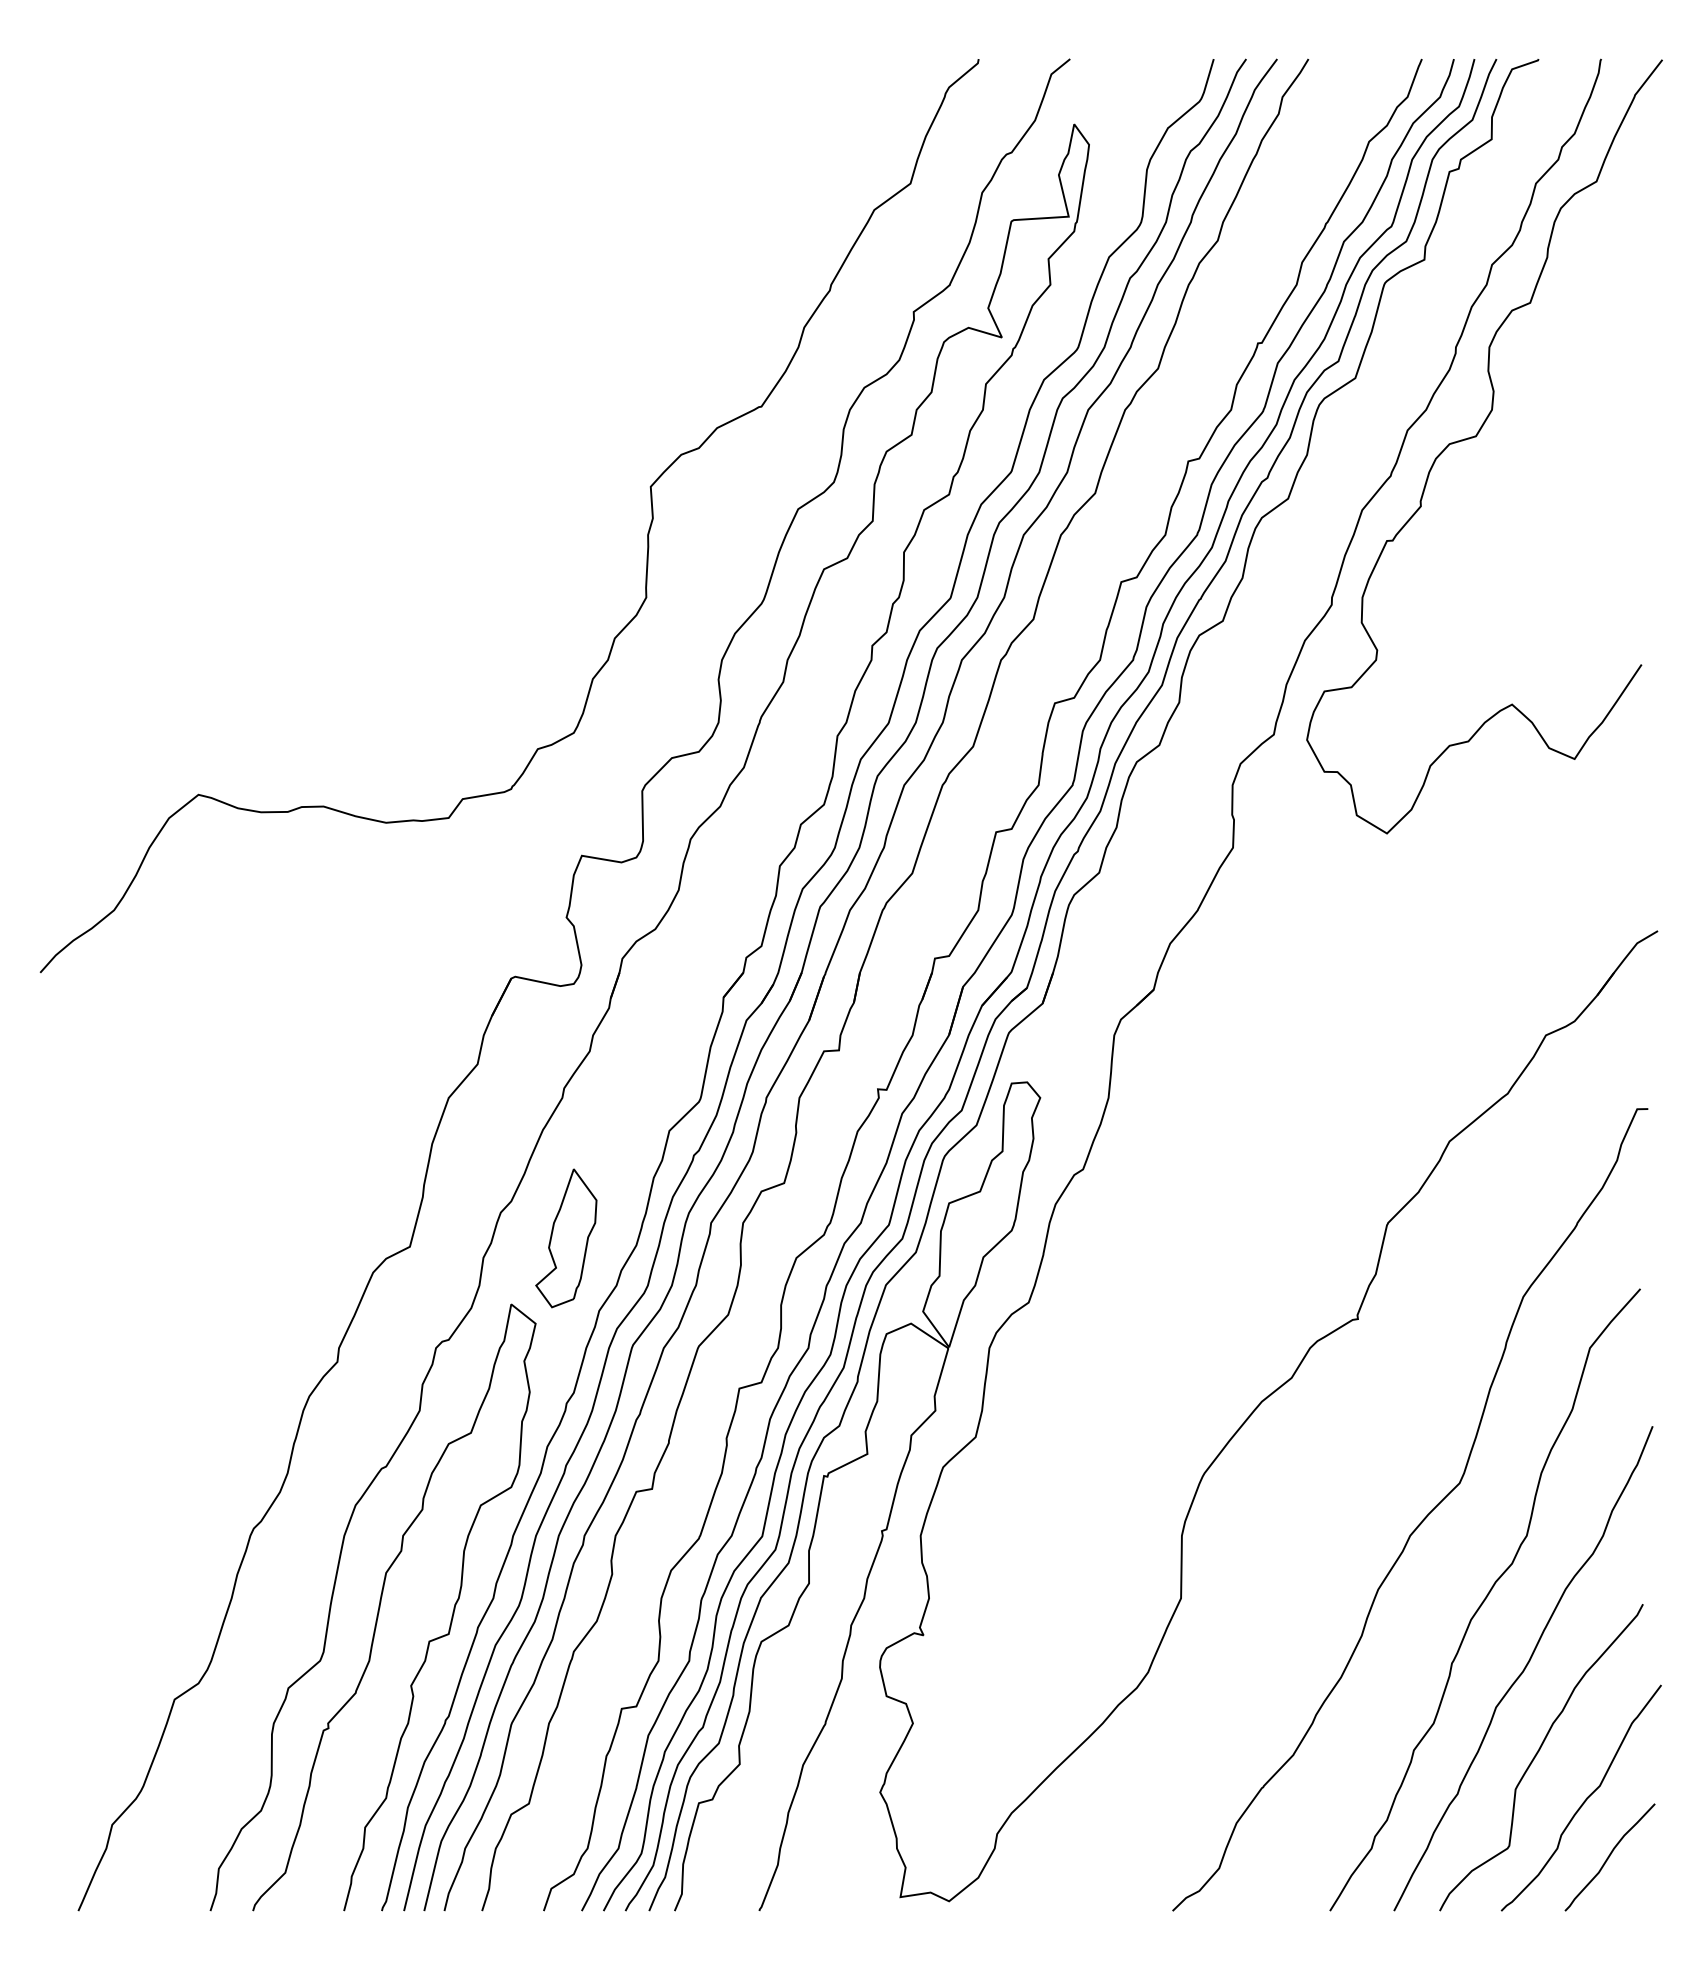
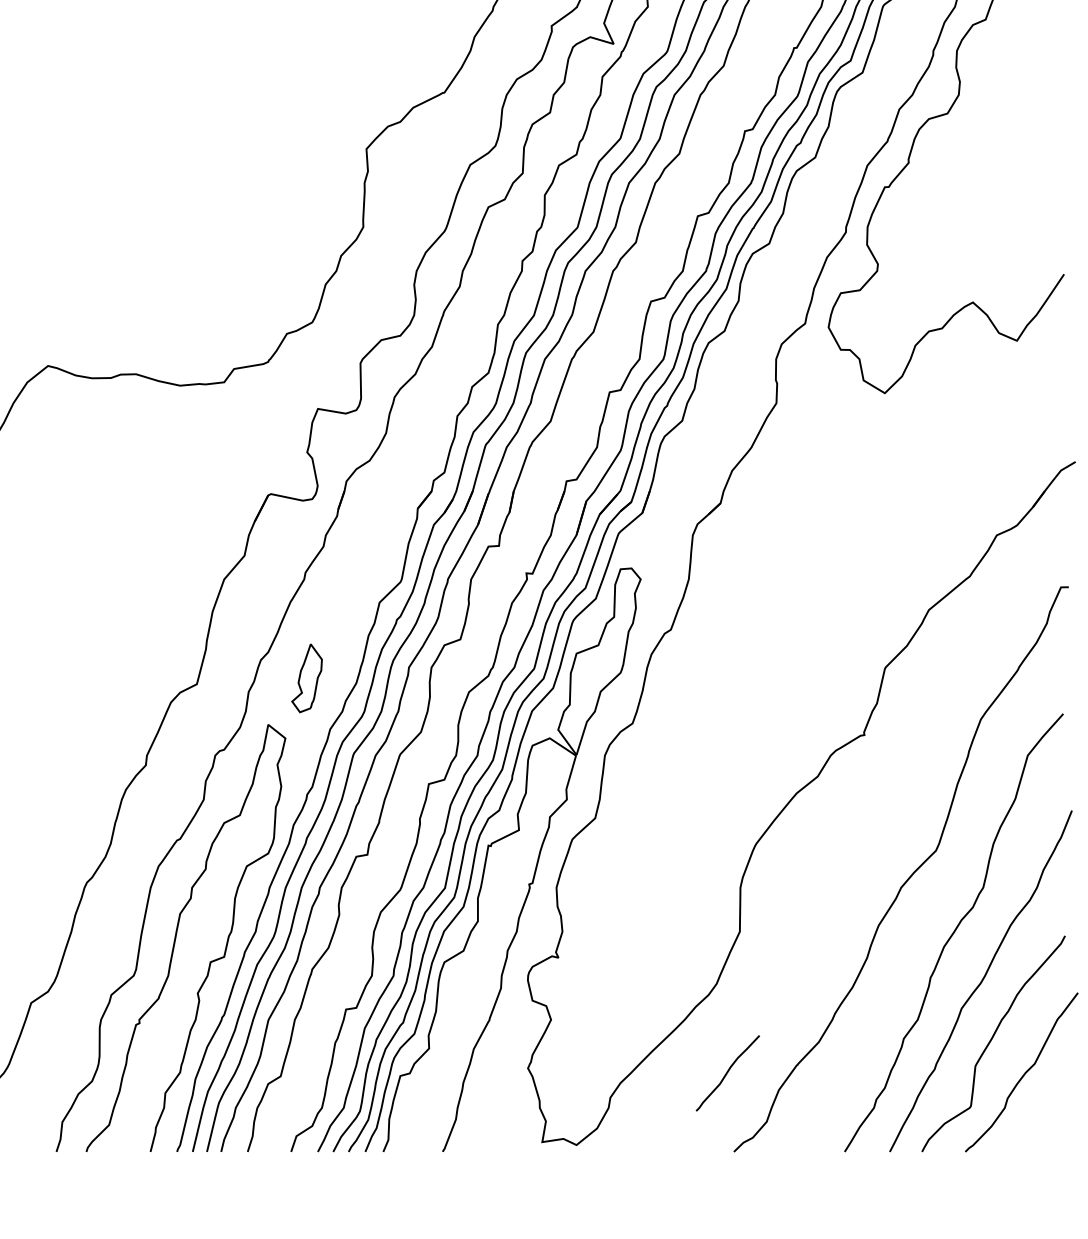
part: (566, 1238) -> (307, 678), size x0.7
curve: (1609, 1857) -> (727, 1073), moved

